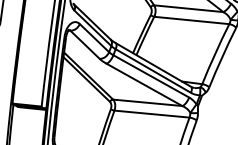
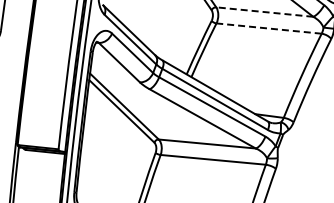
line: (188, 9) -> (264, 12), solid -> dashed
line: (192, 20) -> (269, 28), solid -> dashed

